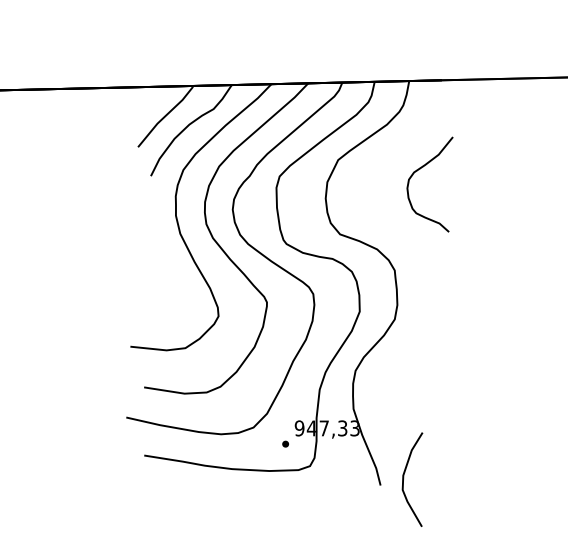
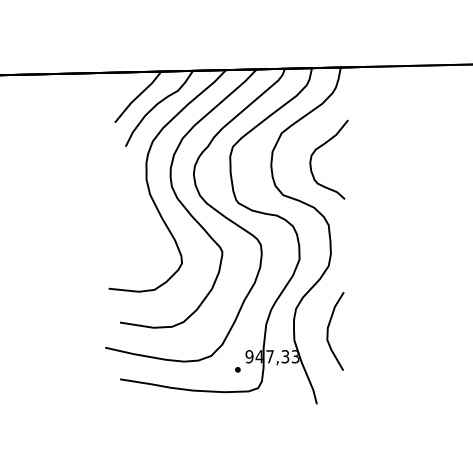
curve: (418, 171) -> (319, 148), moved
curve: (404, 479) -> (328, 331), moved

